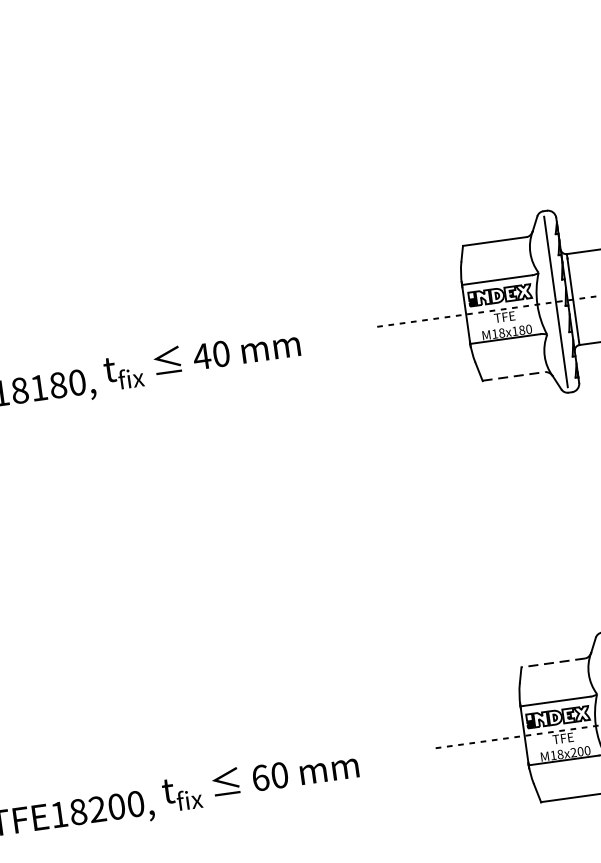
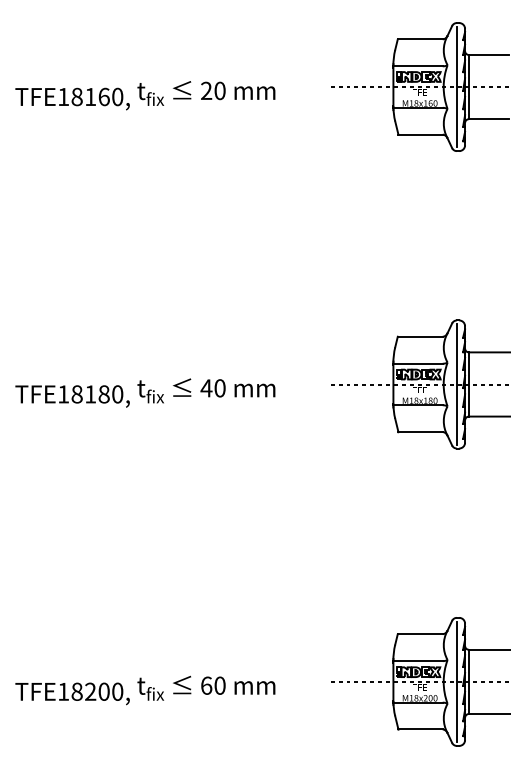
line: (515, 375) -> (421, 431), dashed -> solid
line: (552, 663) -> (419, 634), dashed -> solid

